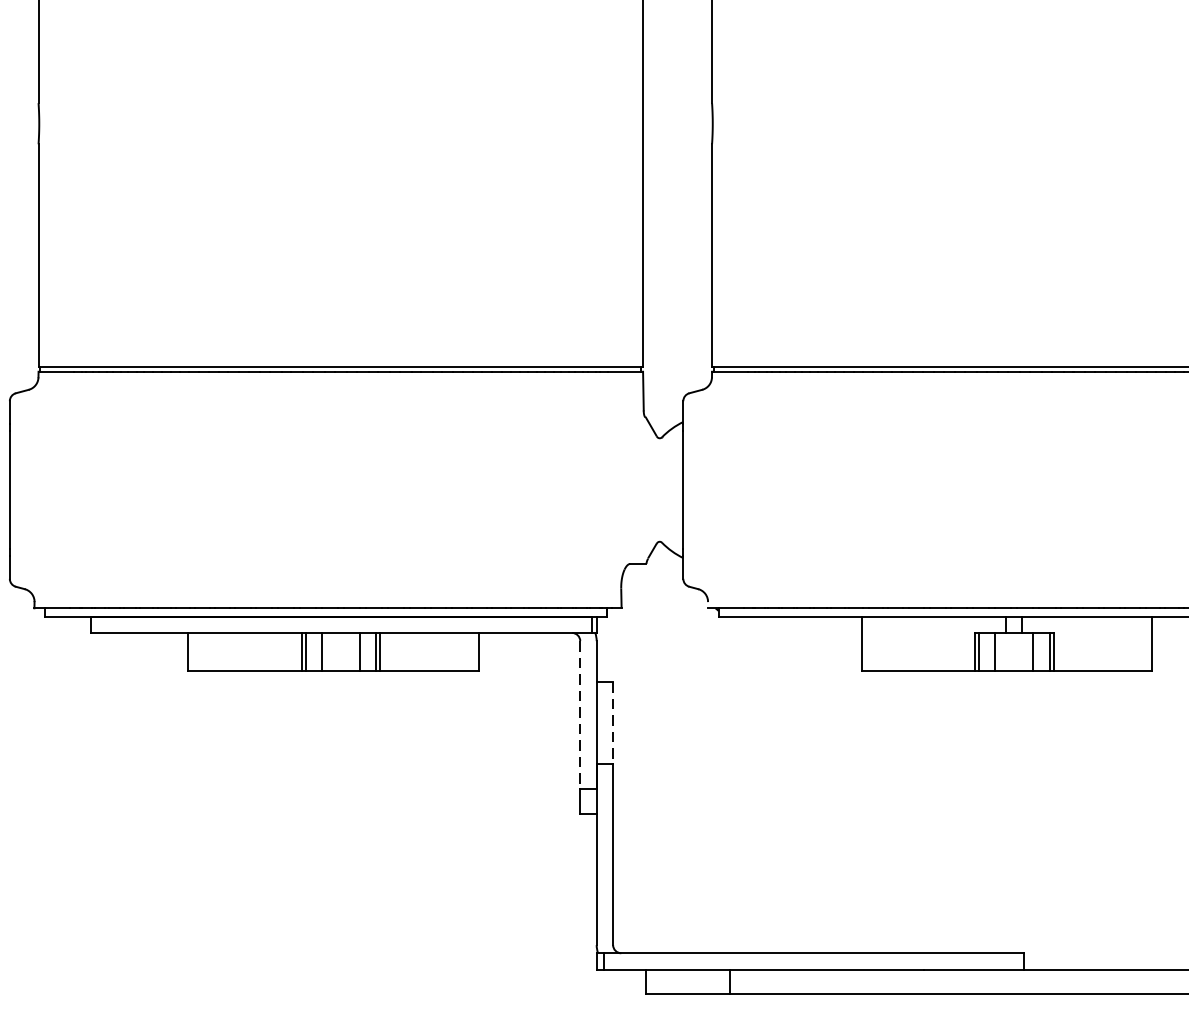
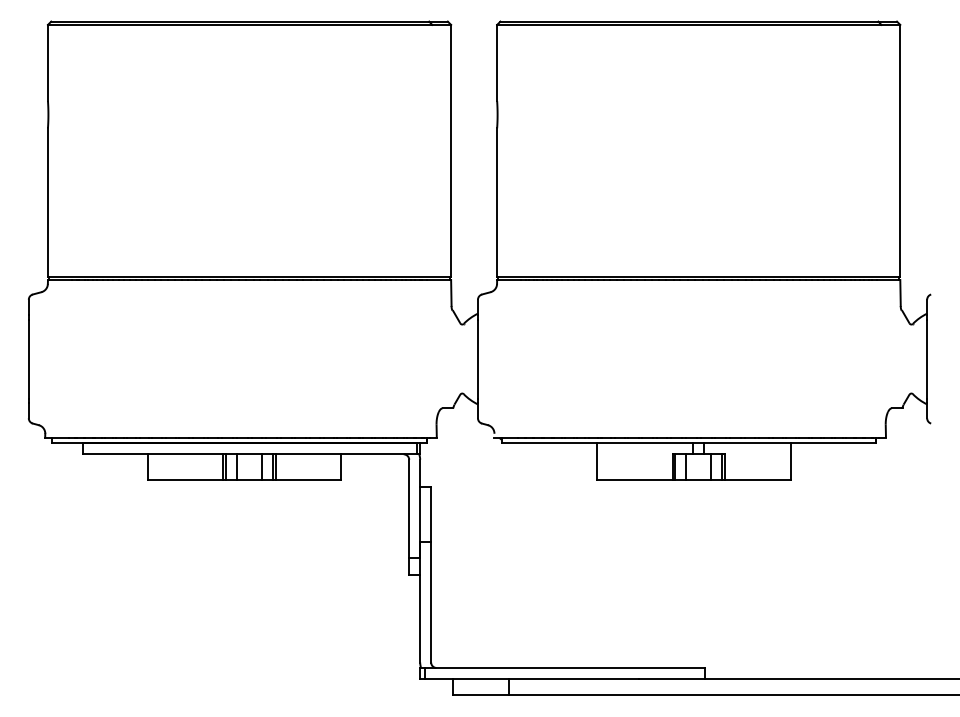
line: (580, 715) -> (409, 509), dashed -> solid
line: (613, 724) -> (431, 515), dashed -> solid

